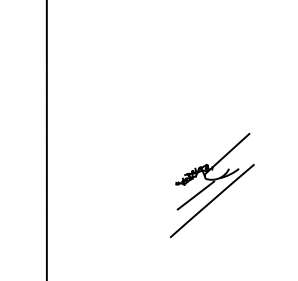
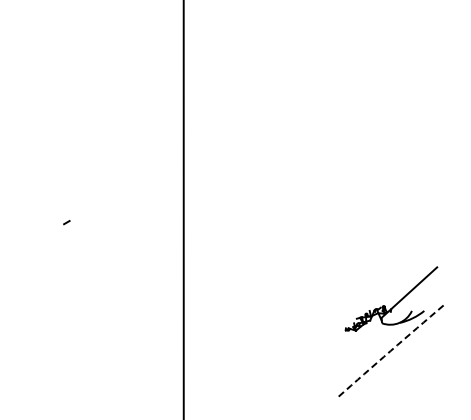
line: (196, 195) -> (370, 344), removed
arc: (212, 201) -> (390, 351), solid -> dashed

